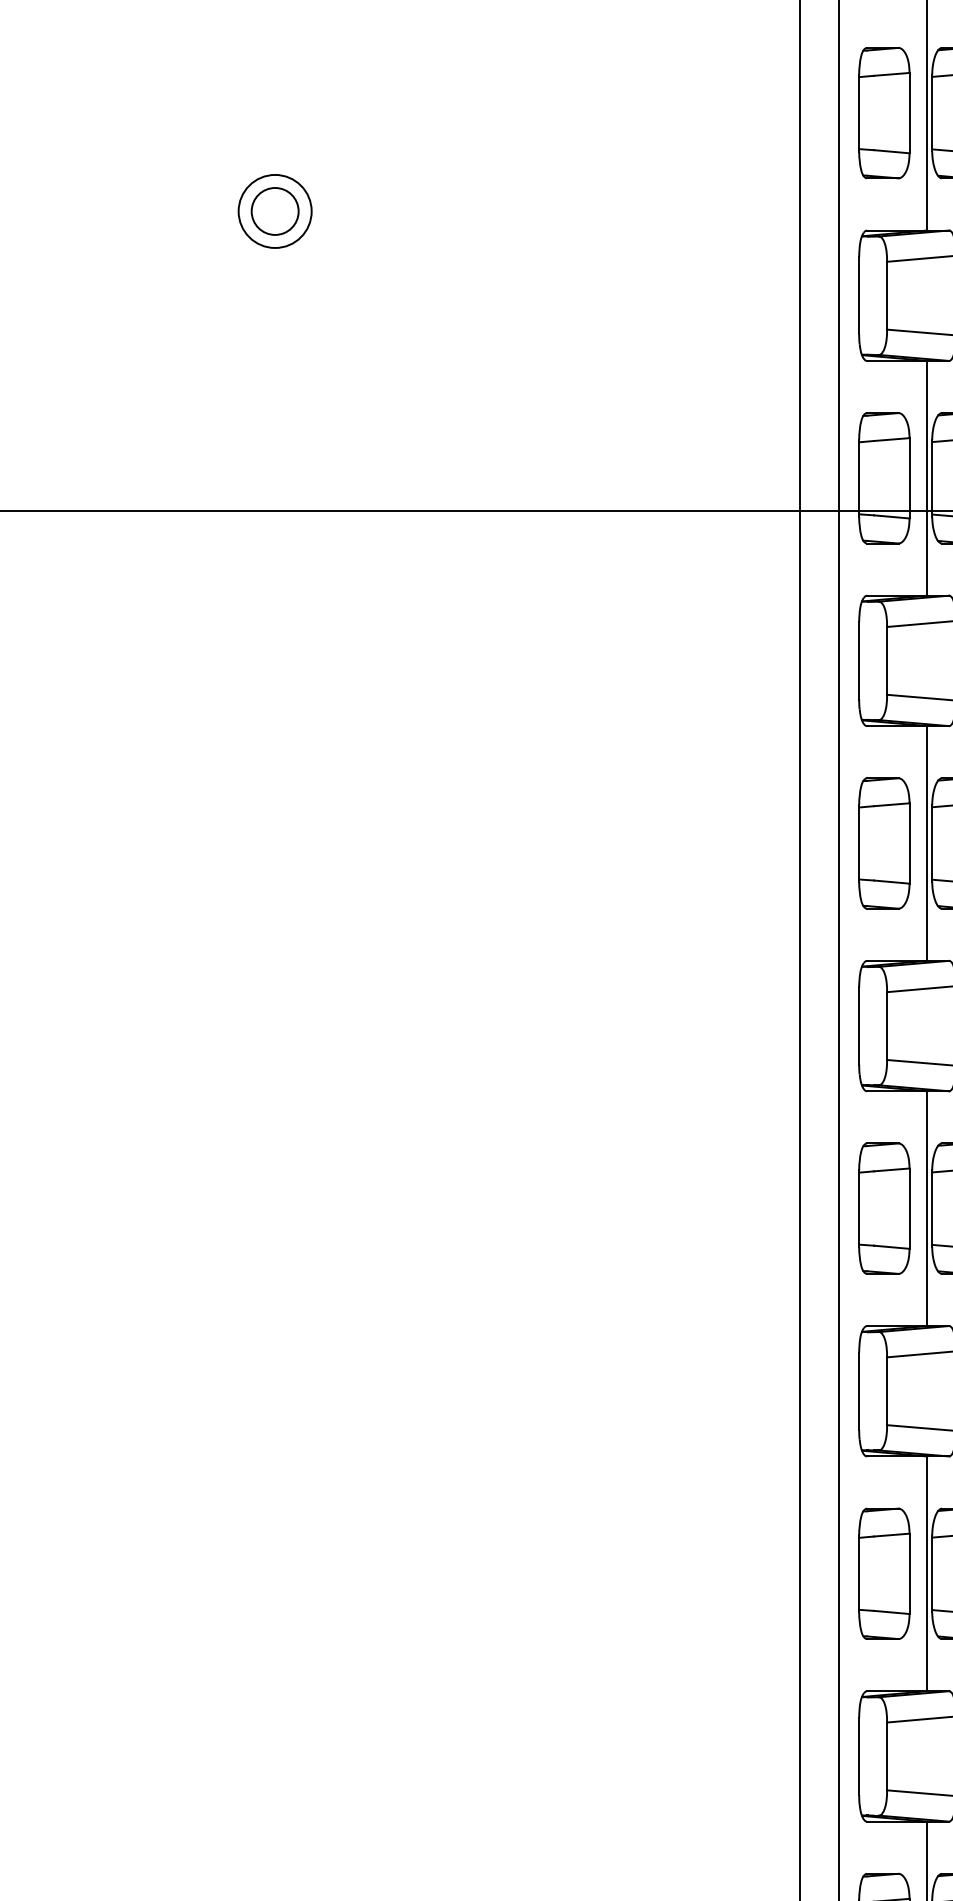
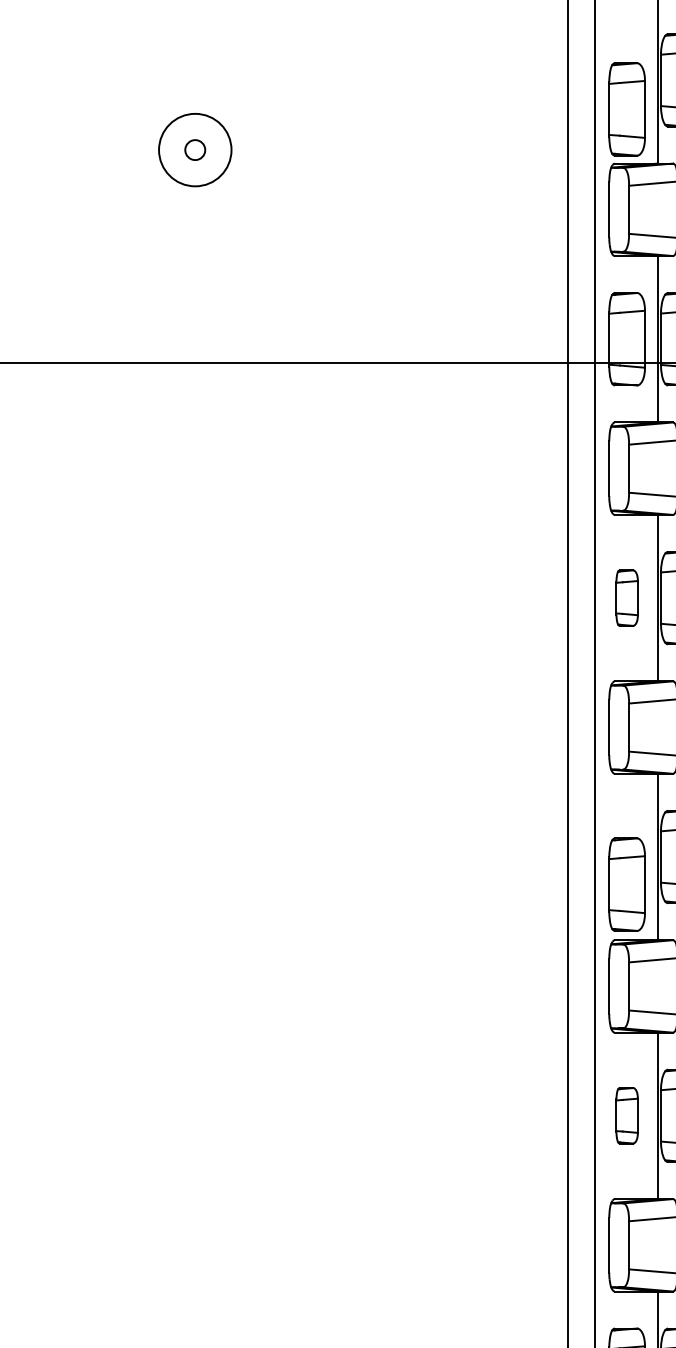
part: (884, 113) -> (627, 109), moved
circle: (274, 210) -> (194, 149), size x1.4
circle: (274, 211) -> (194, 150), size x0.6
part: (884, 843) -> (627, 598), size x0.6
part: (884, 1208) -> (627, 884), moved
part: (884, 1573) -> (627, 1115), size x0.6

